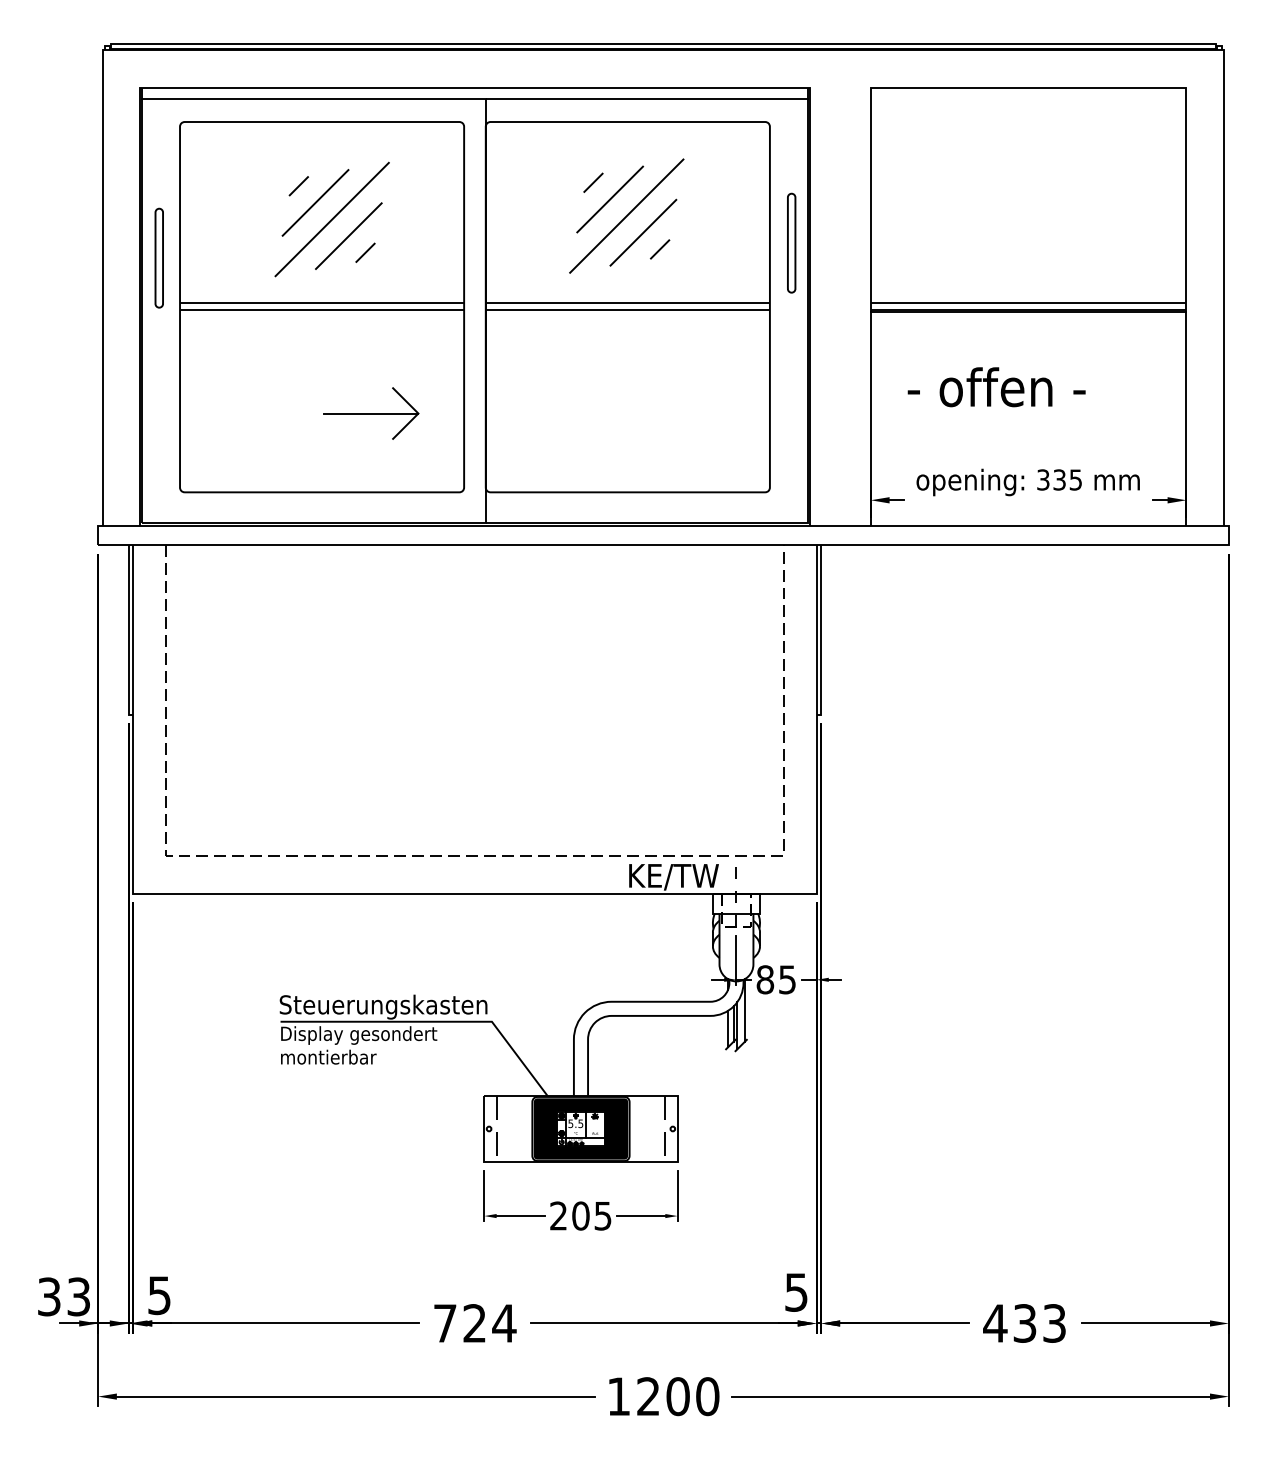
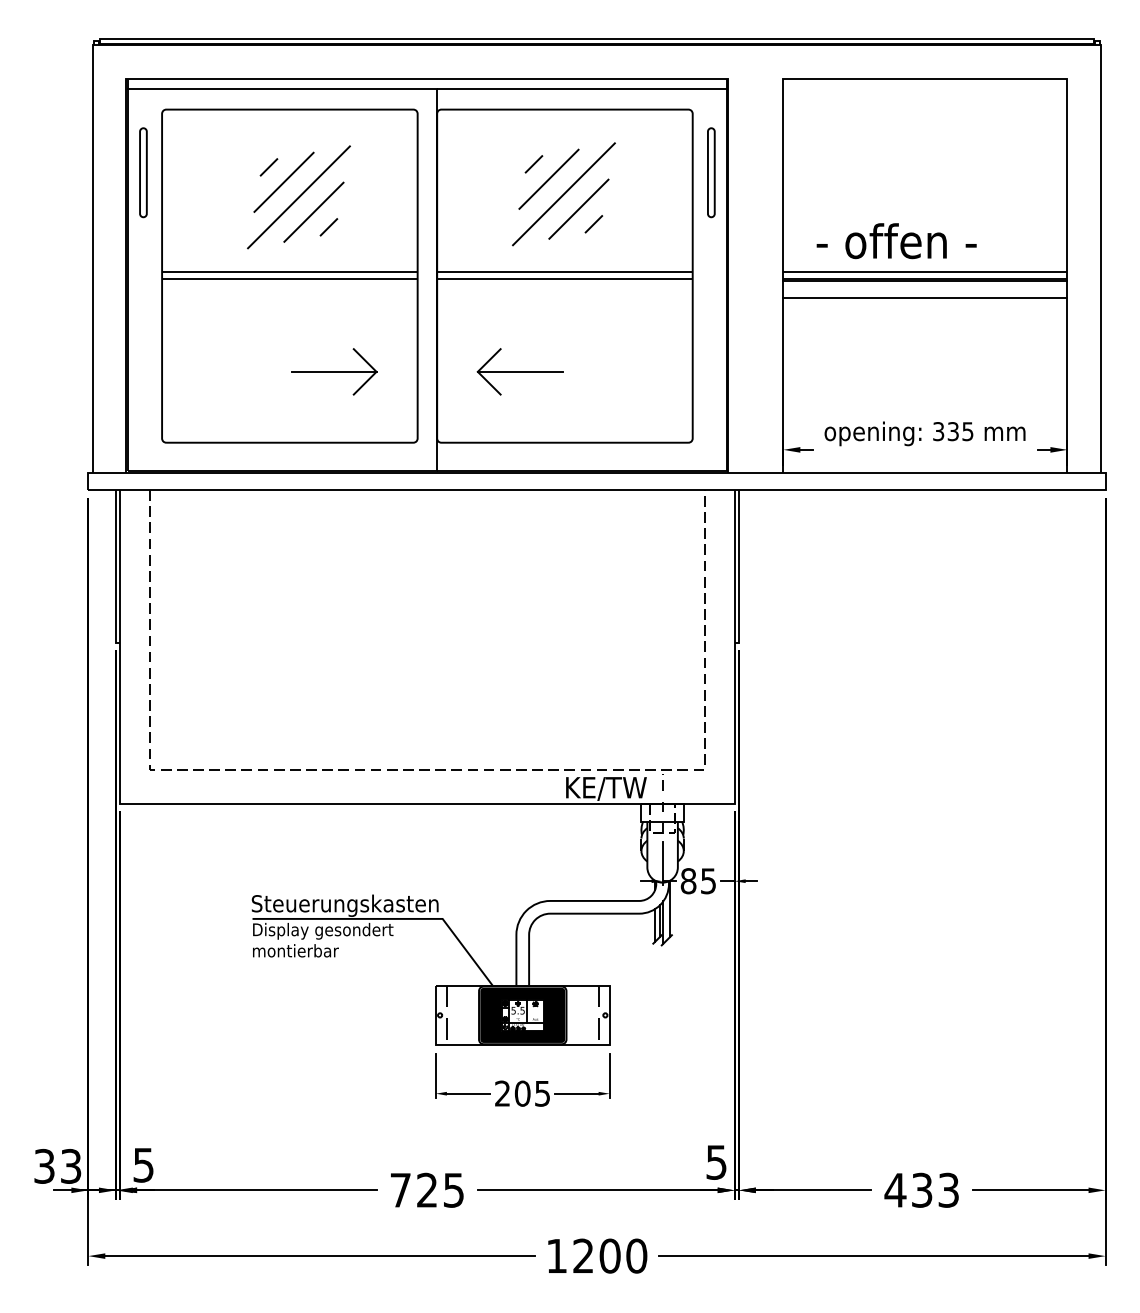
part: (791, 242) -> (711, 172), moved
part: (158, 257) -> (142, 172), moved
line: (1028, 331) -> (925, 298), added
text: (996, 387) -> (896, 241), moved
part: (577, 413) -> (519, 371), added
text: (504, 1323) -> (453, 1190), 724 -> 725

